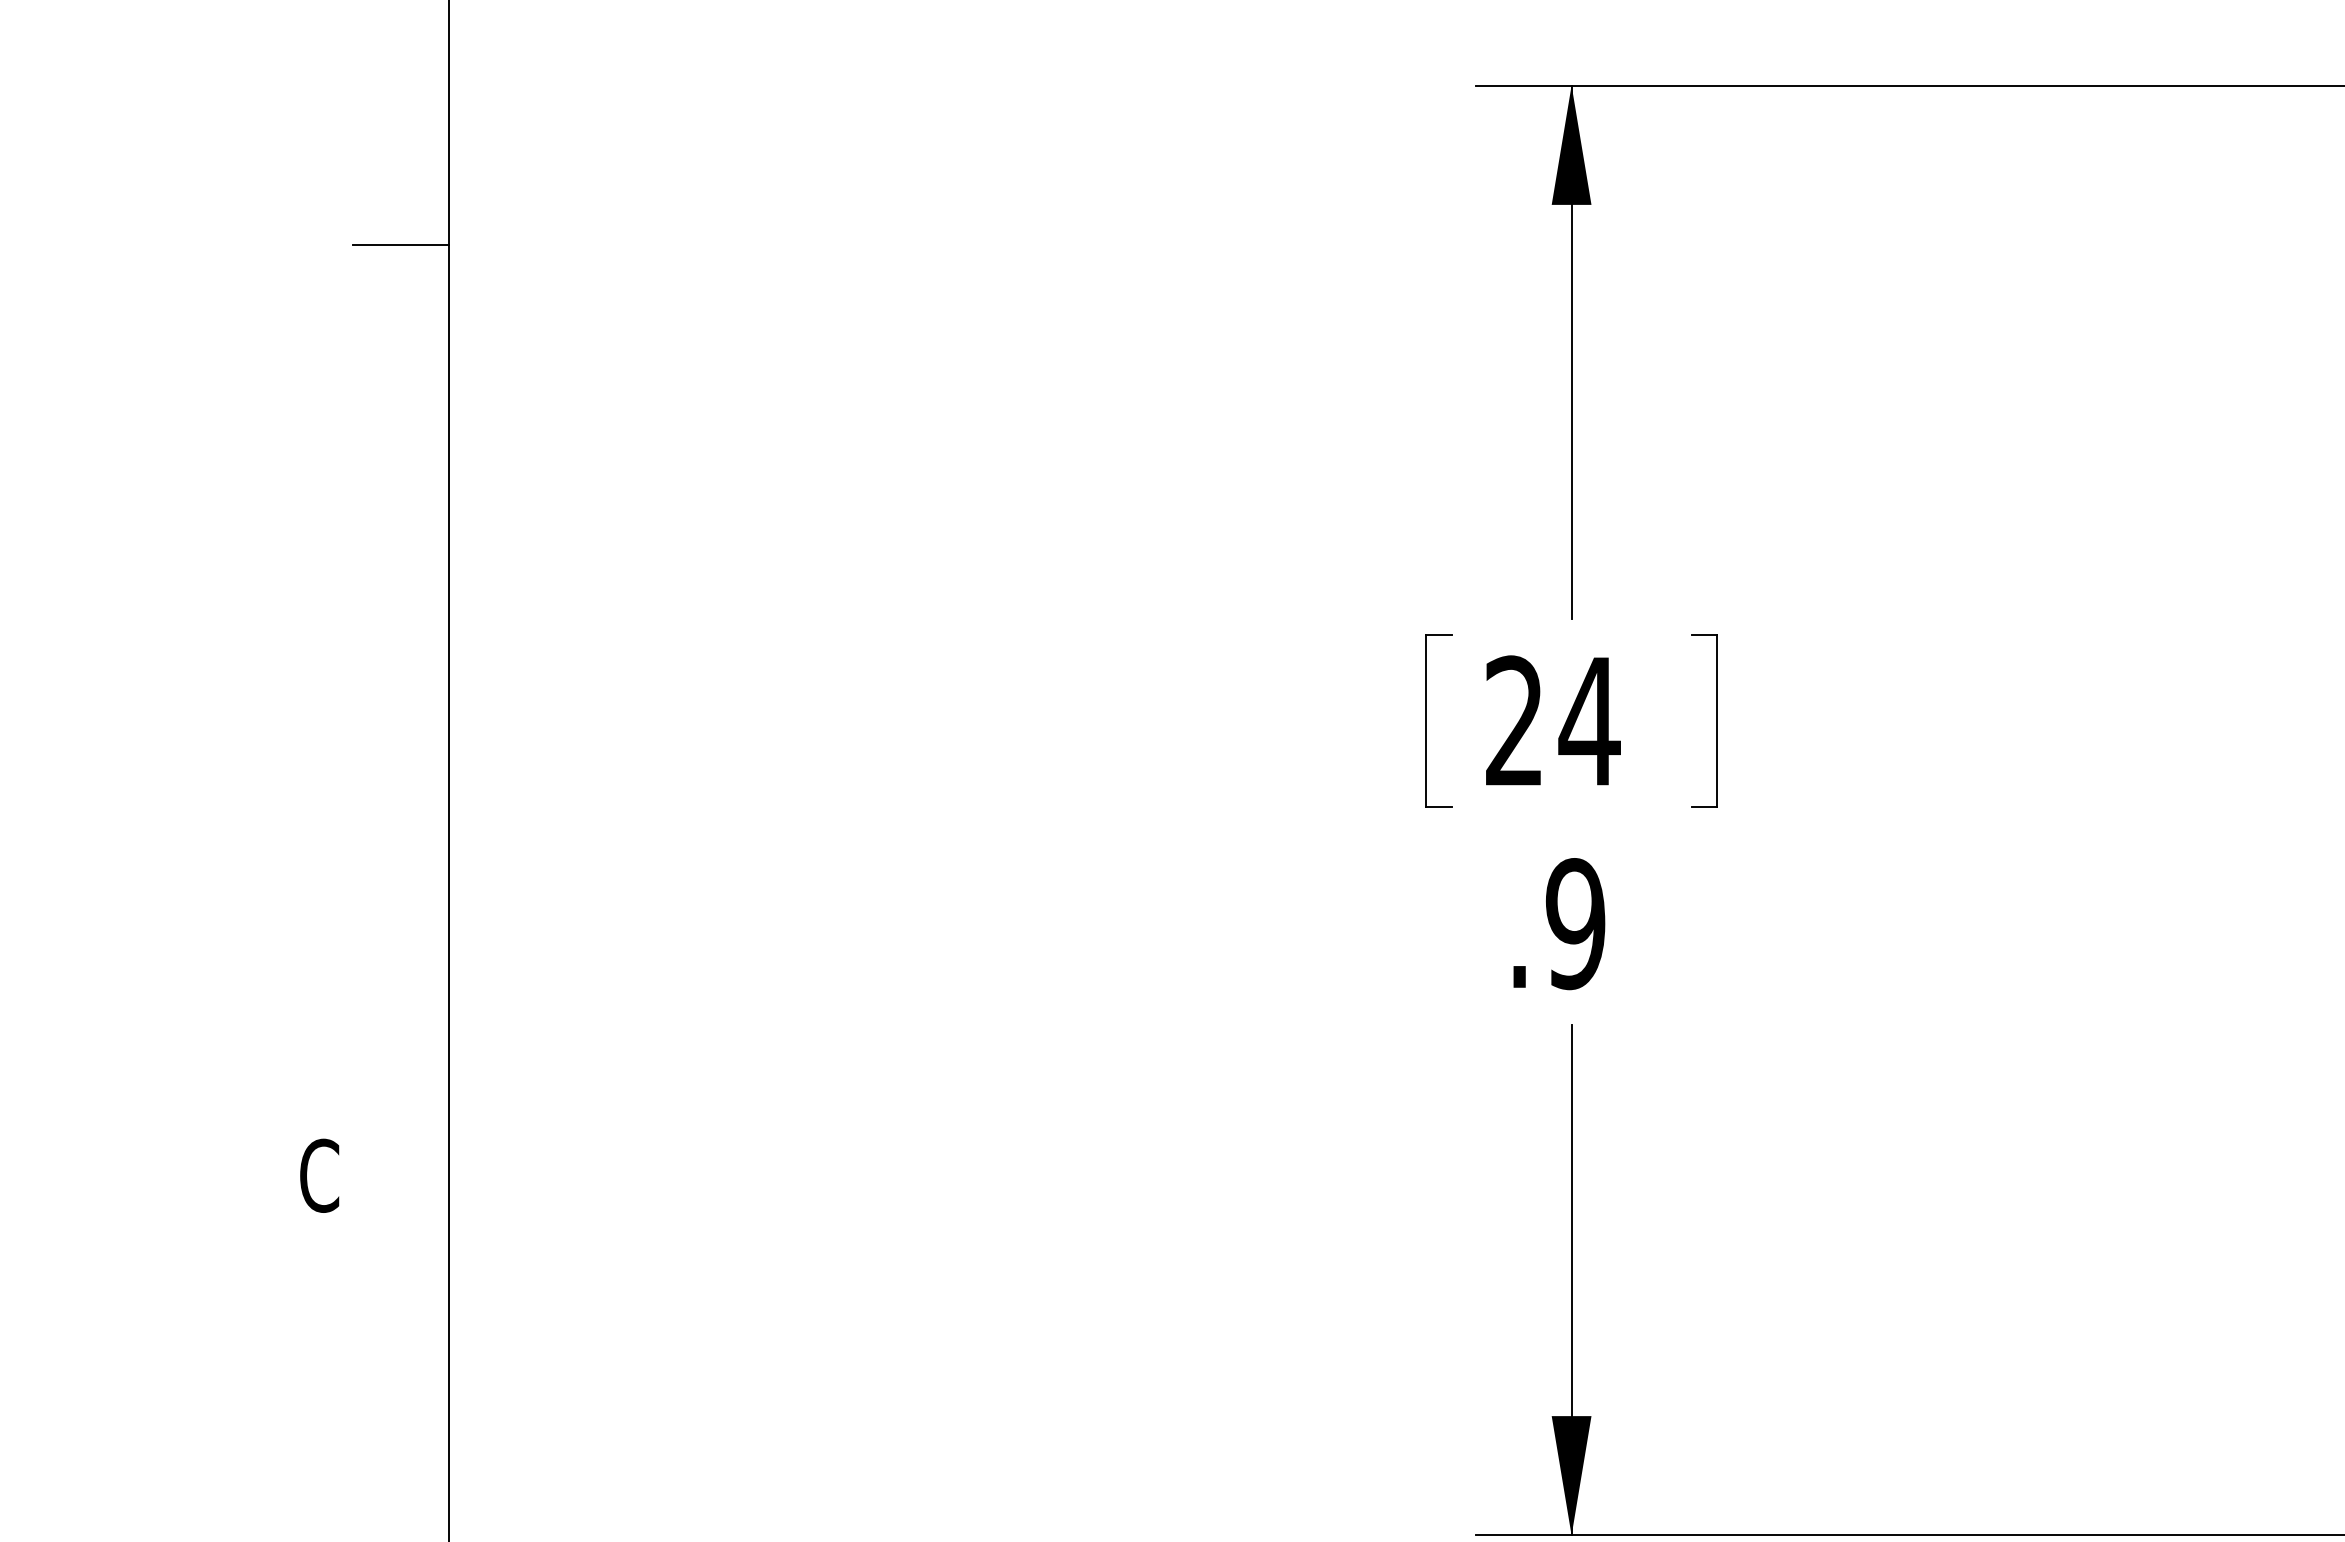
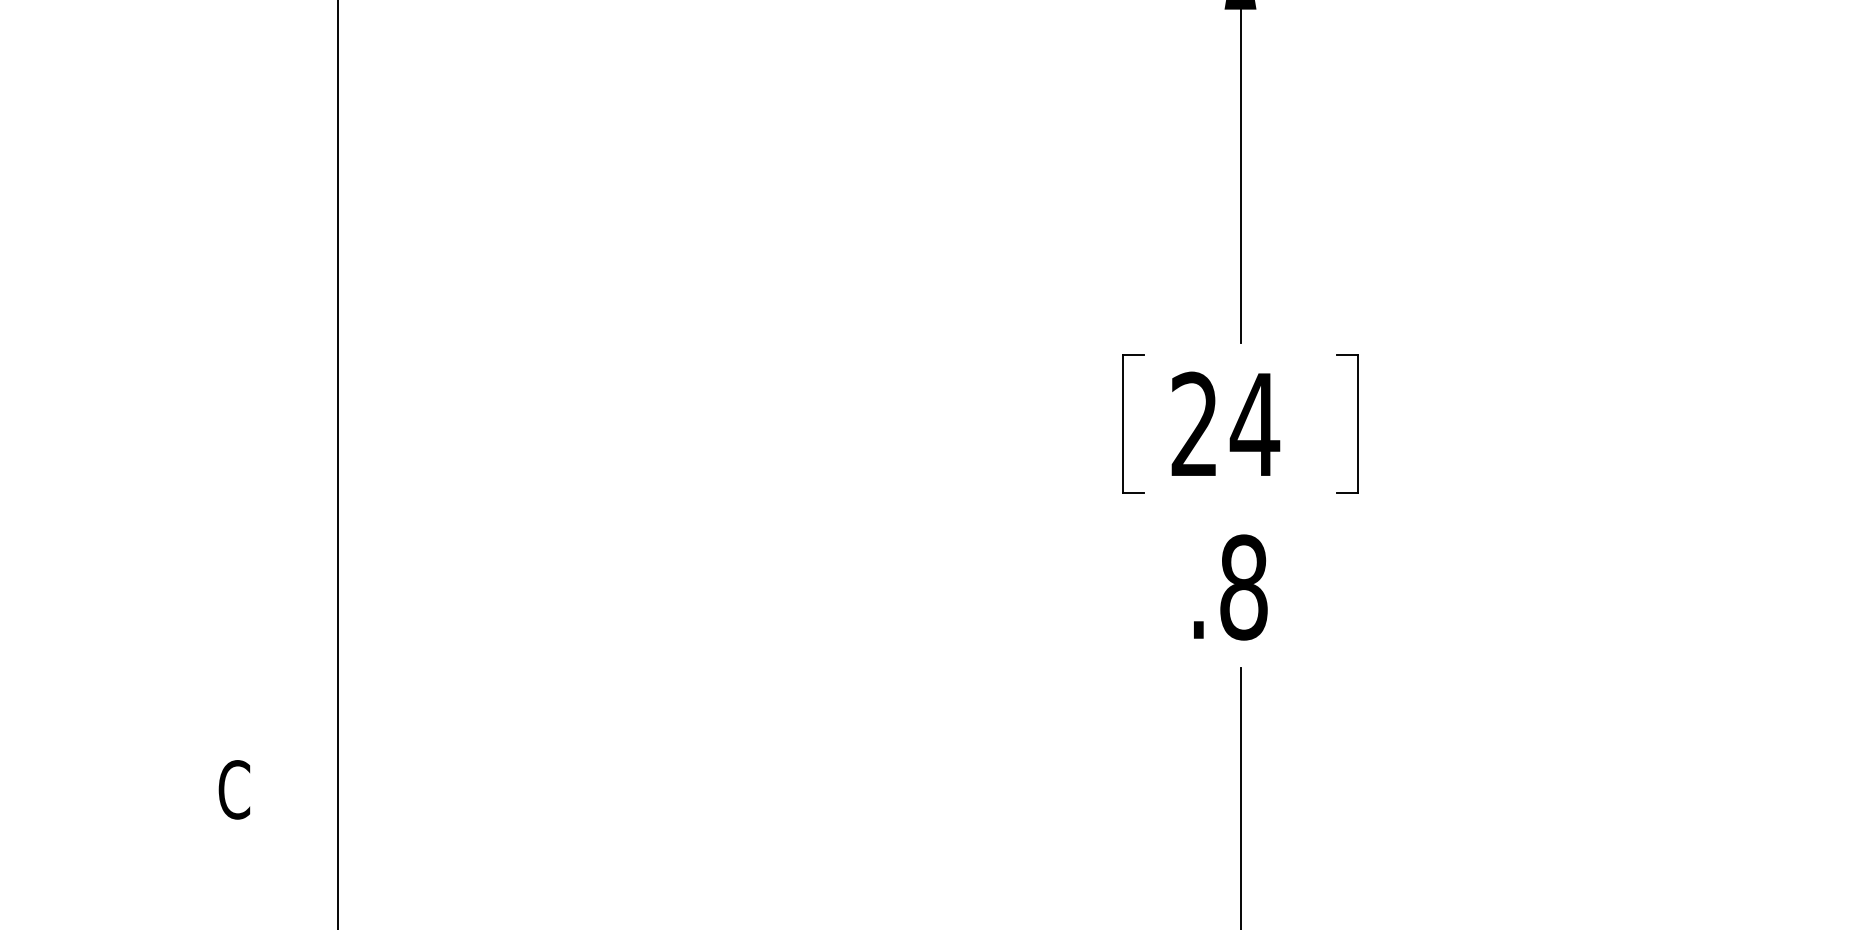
line: (400, 245) -> (299, 42), removed
text: (1575, 924) -> (1243, 587), .9 -> .8

